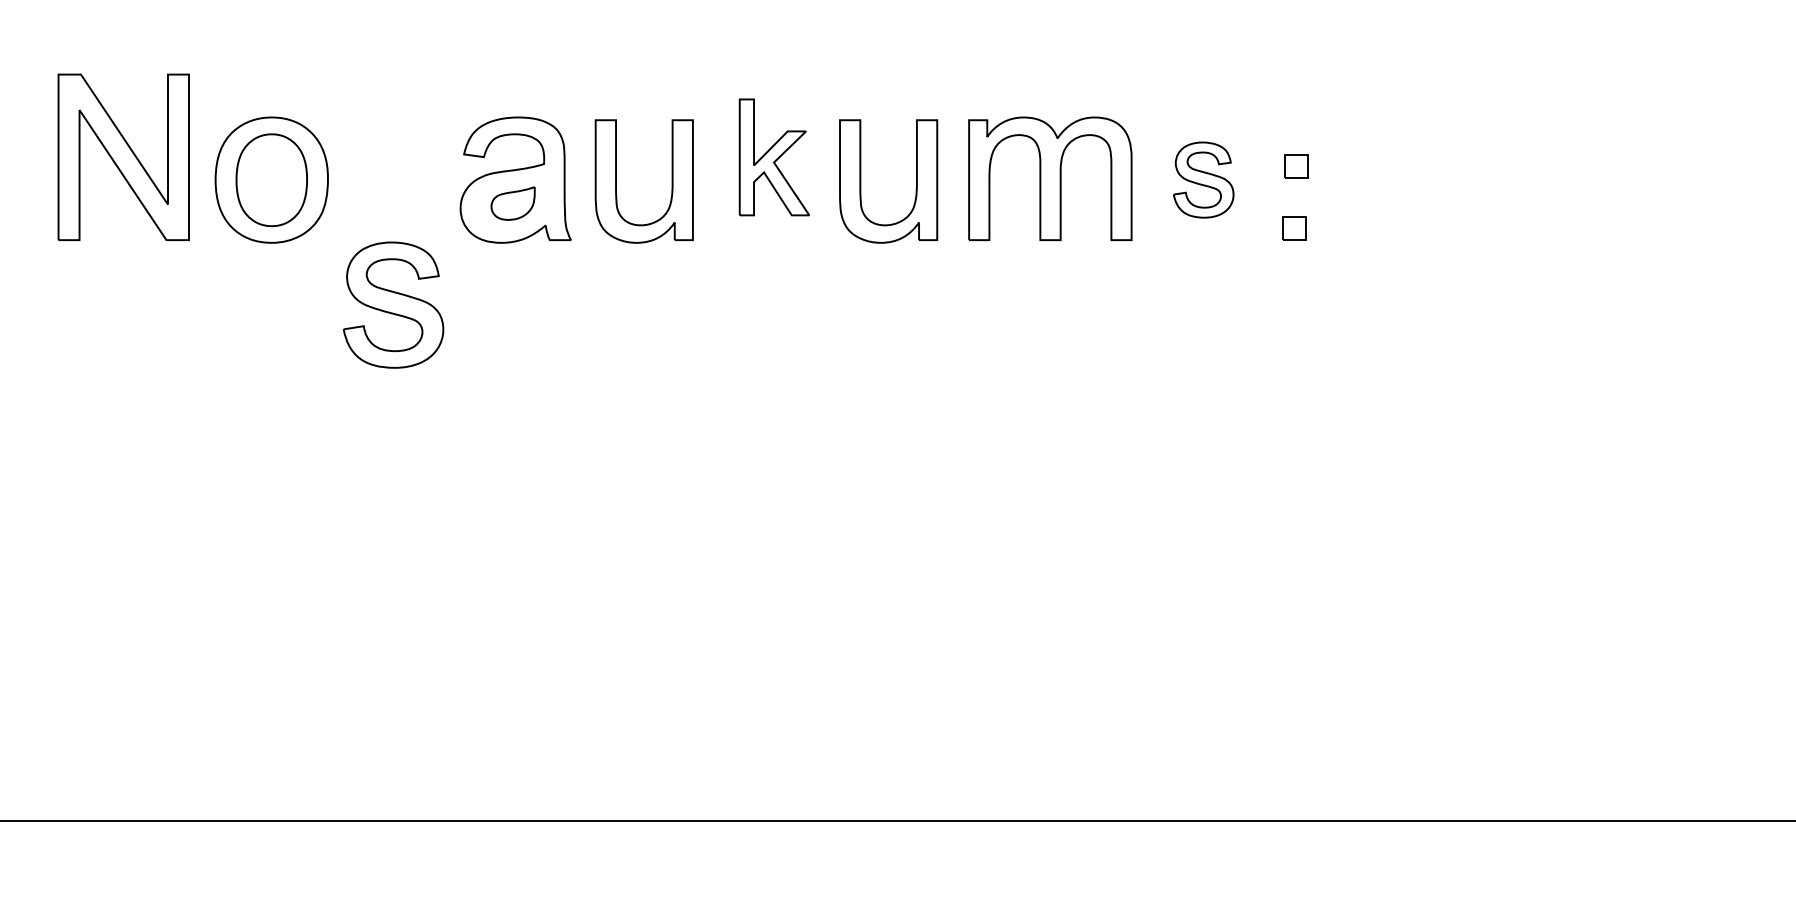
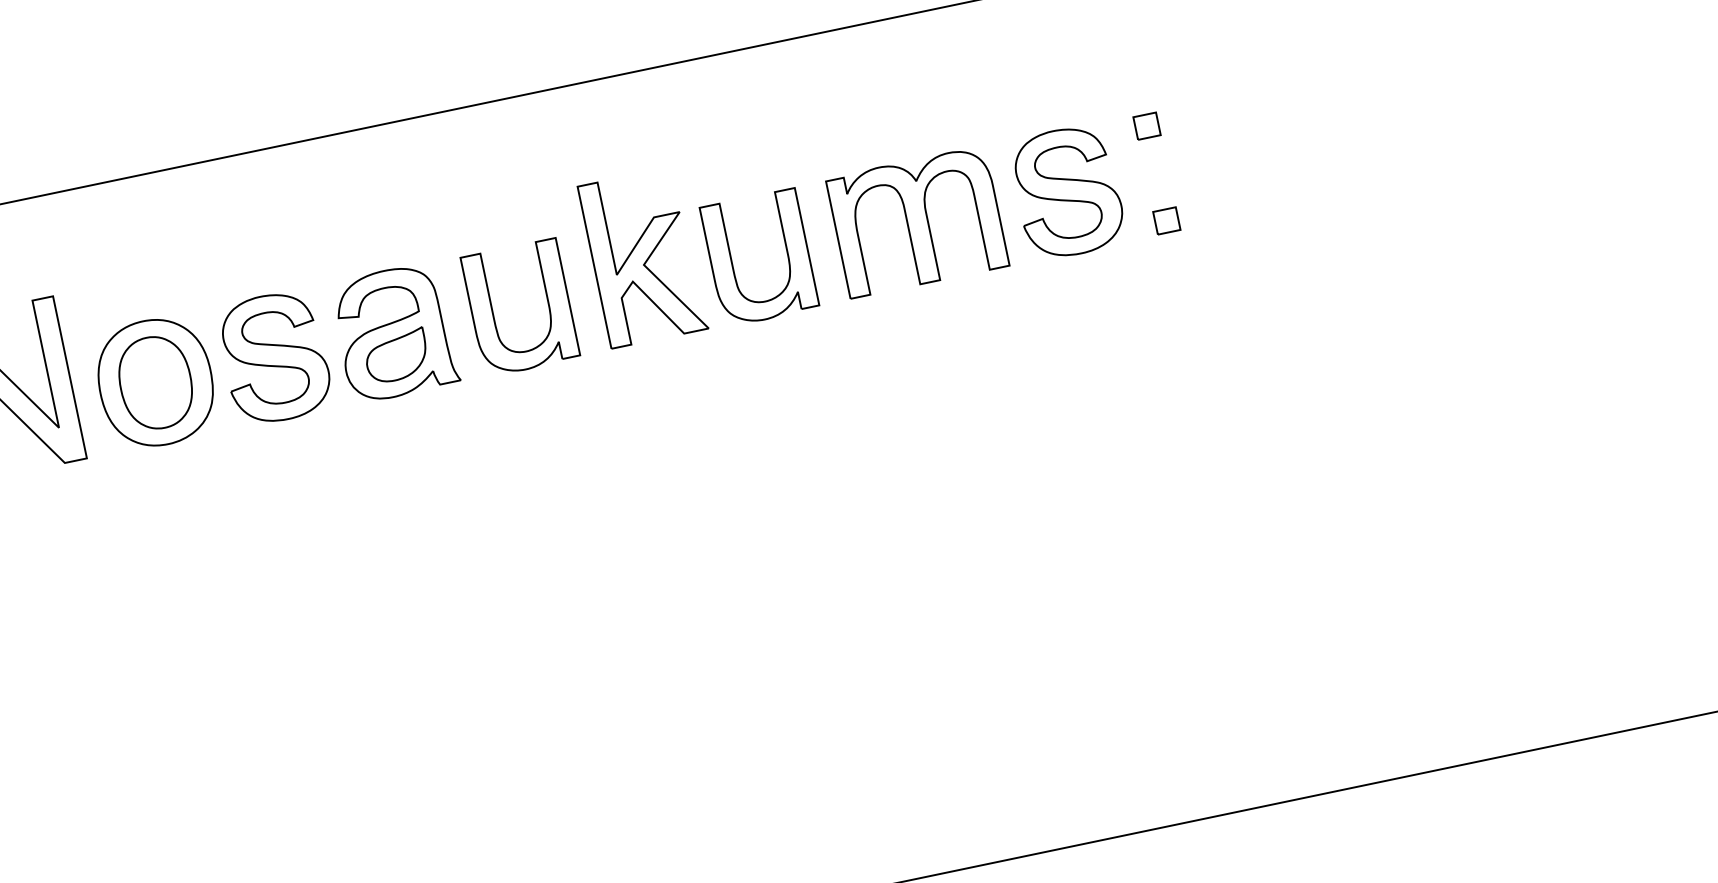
part: (774, 157) -> (643, 257), size x1.43
part: (1296, 166) -> (1146, 125), moved
part: (1203, 179) -> (1067, 191), size x1.67
part: (512, 203) -> (396, 356), size x1.43
part: (393, 304) -> (274, 357), moved

